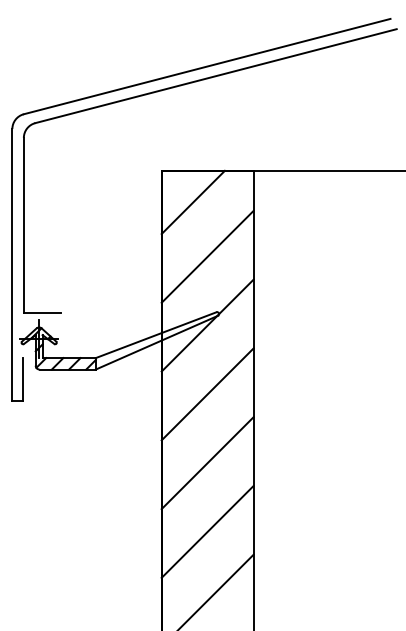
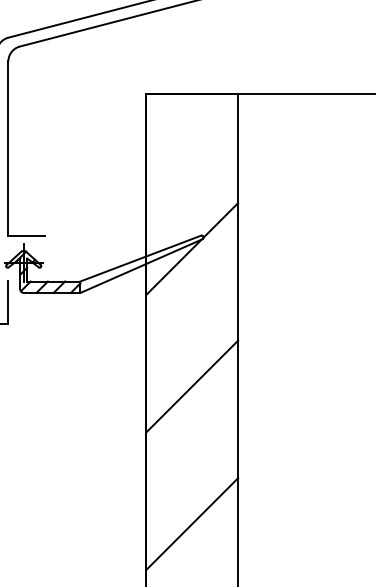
line: (192, 202) -> (177, 125), removed
line: (207, 256) -> (192, 179), removed
line: (207, 394) -> (192, 317), removed
line: (207, 531) -> (192, 454), removed

